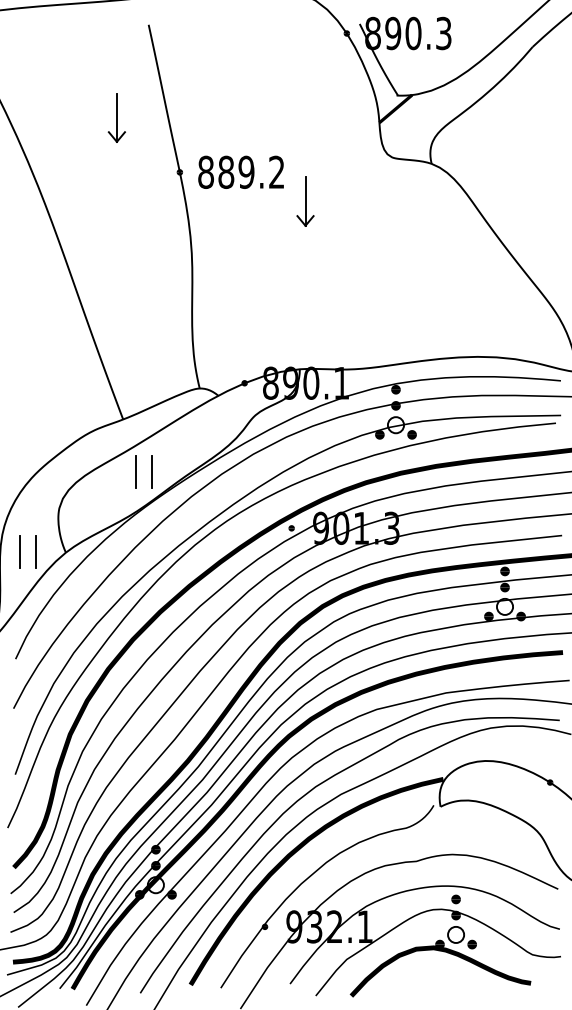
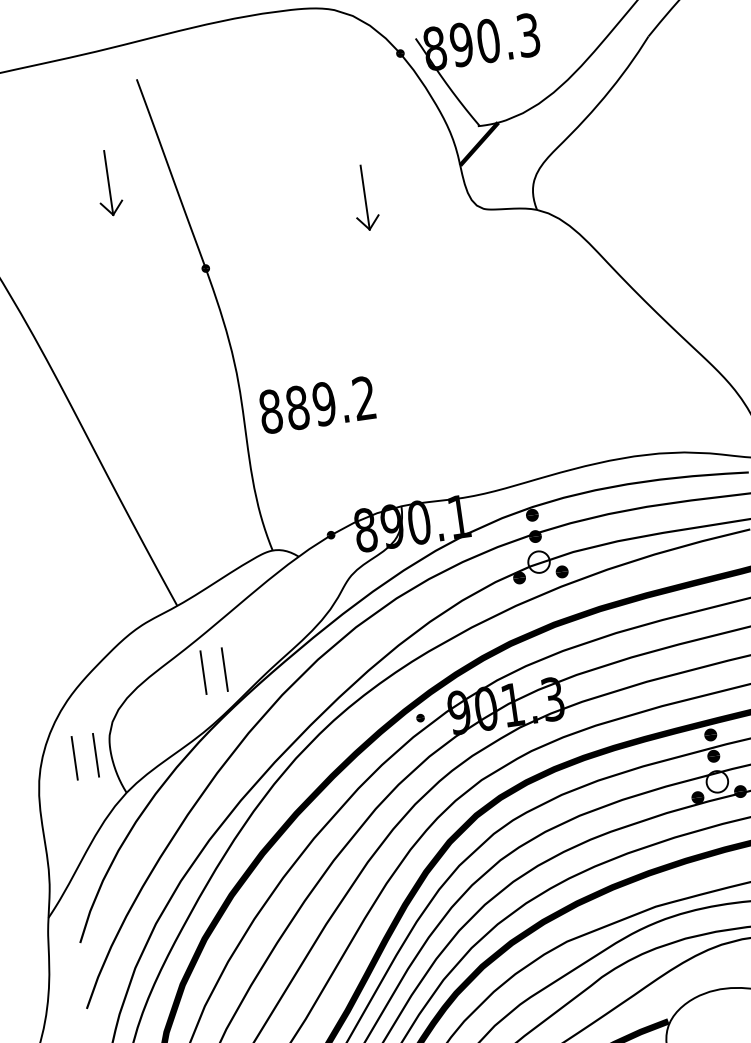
part: (116, 117) -> (108, 182), moved
text: (240, 171) -> (316, 404), moved
part: (305, 201) -> (365, 197), moved
part: (20, 551) -> (75, 758), moved

